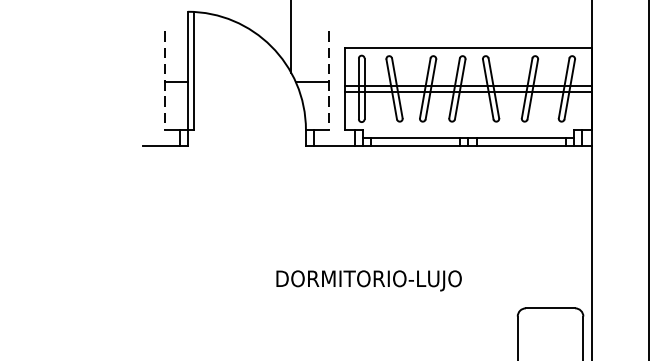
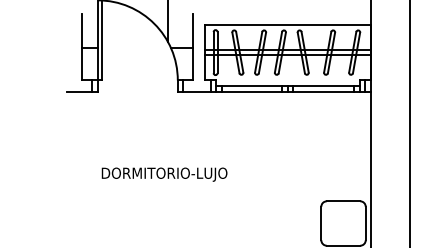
line: (165, 81) -> (82, 47), dashed -> solid
line: (329, 81) -> (193, 47), dashed -> solid
text: (368, 280) -> (164, 174), moved

